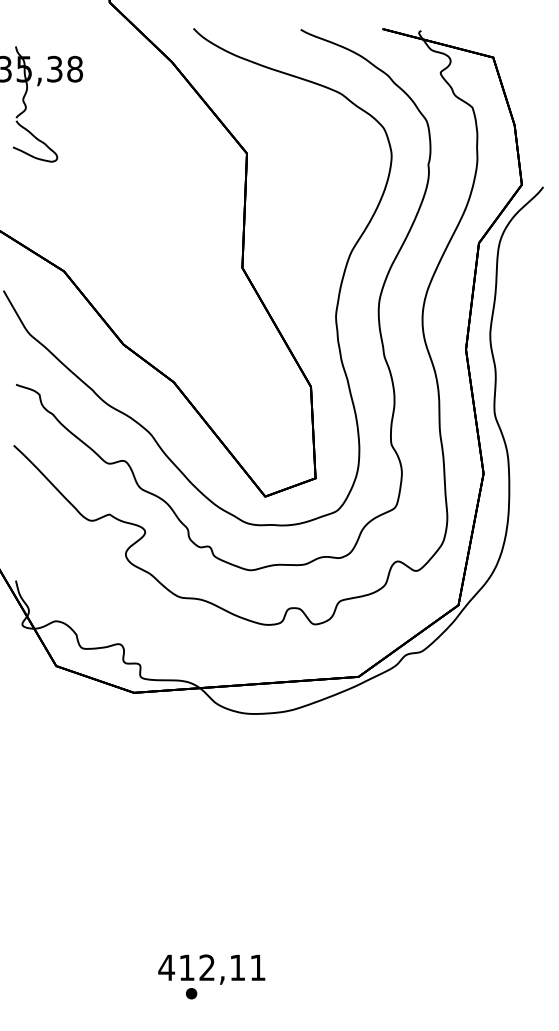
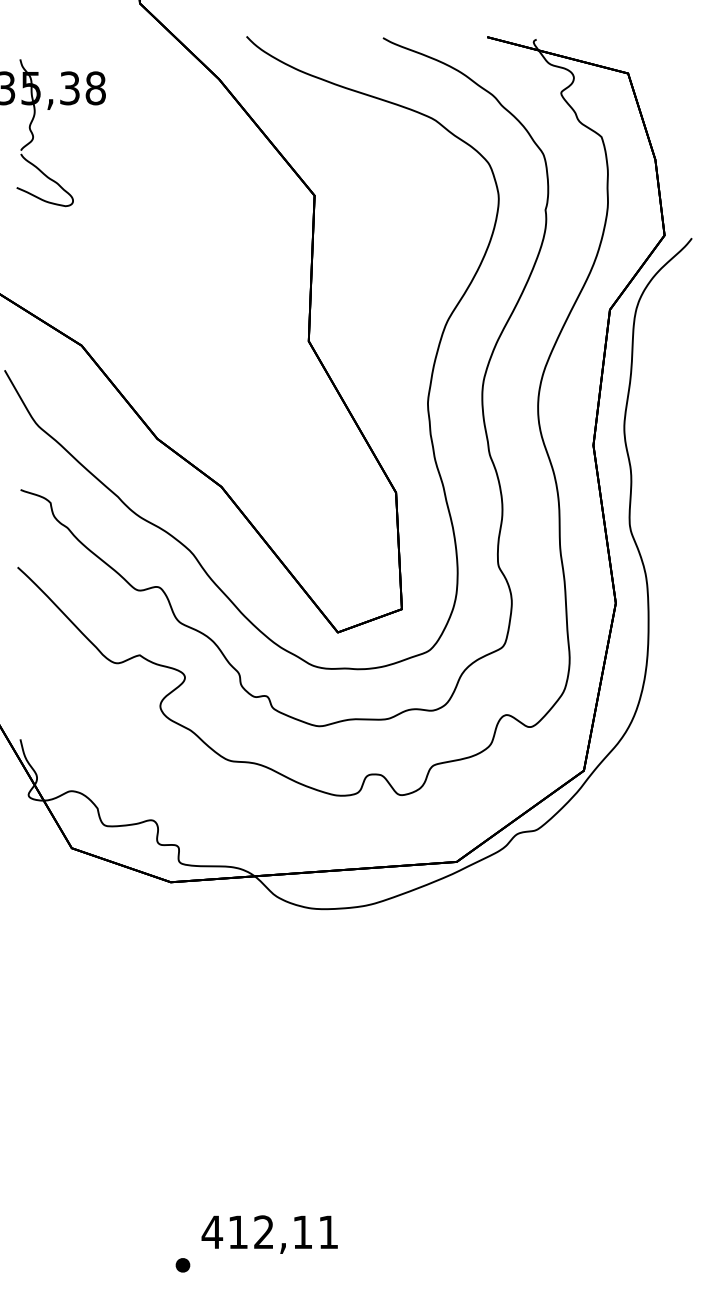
part: (191, 993) -> (182, 1265), moved

